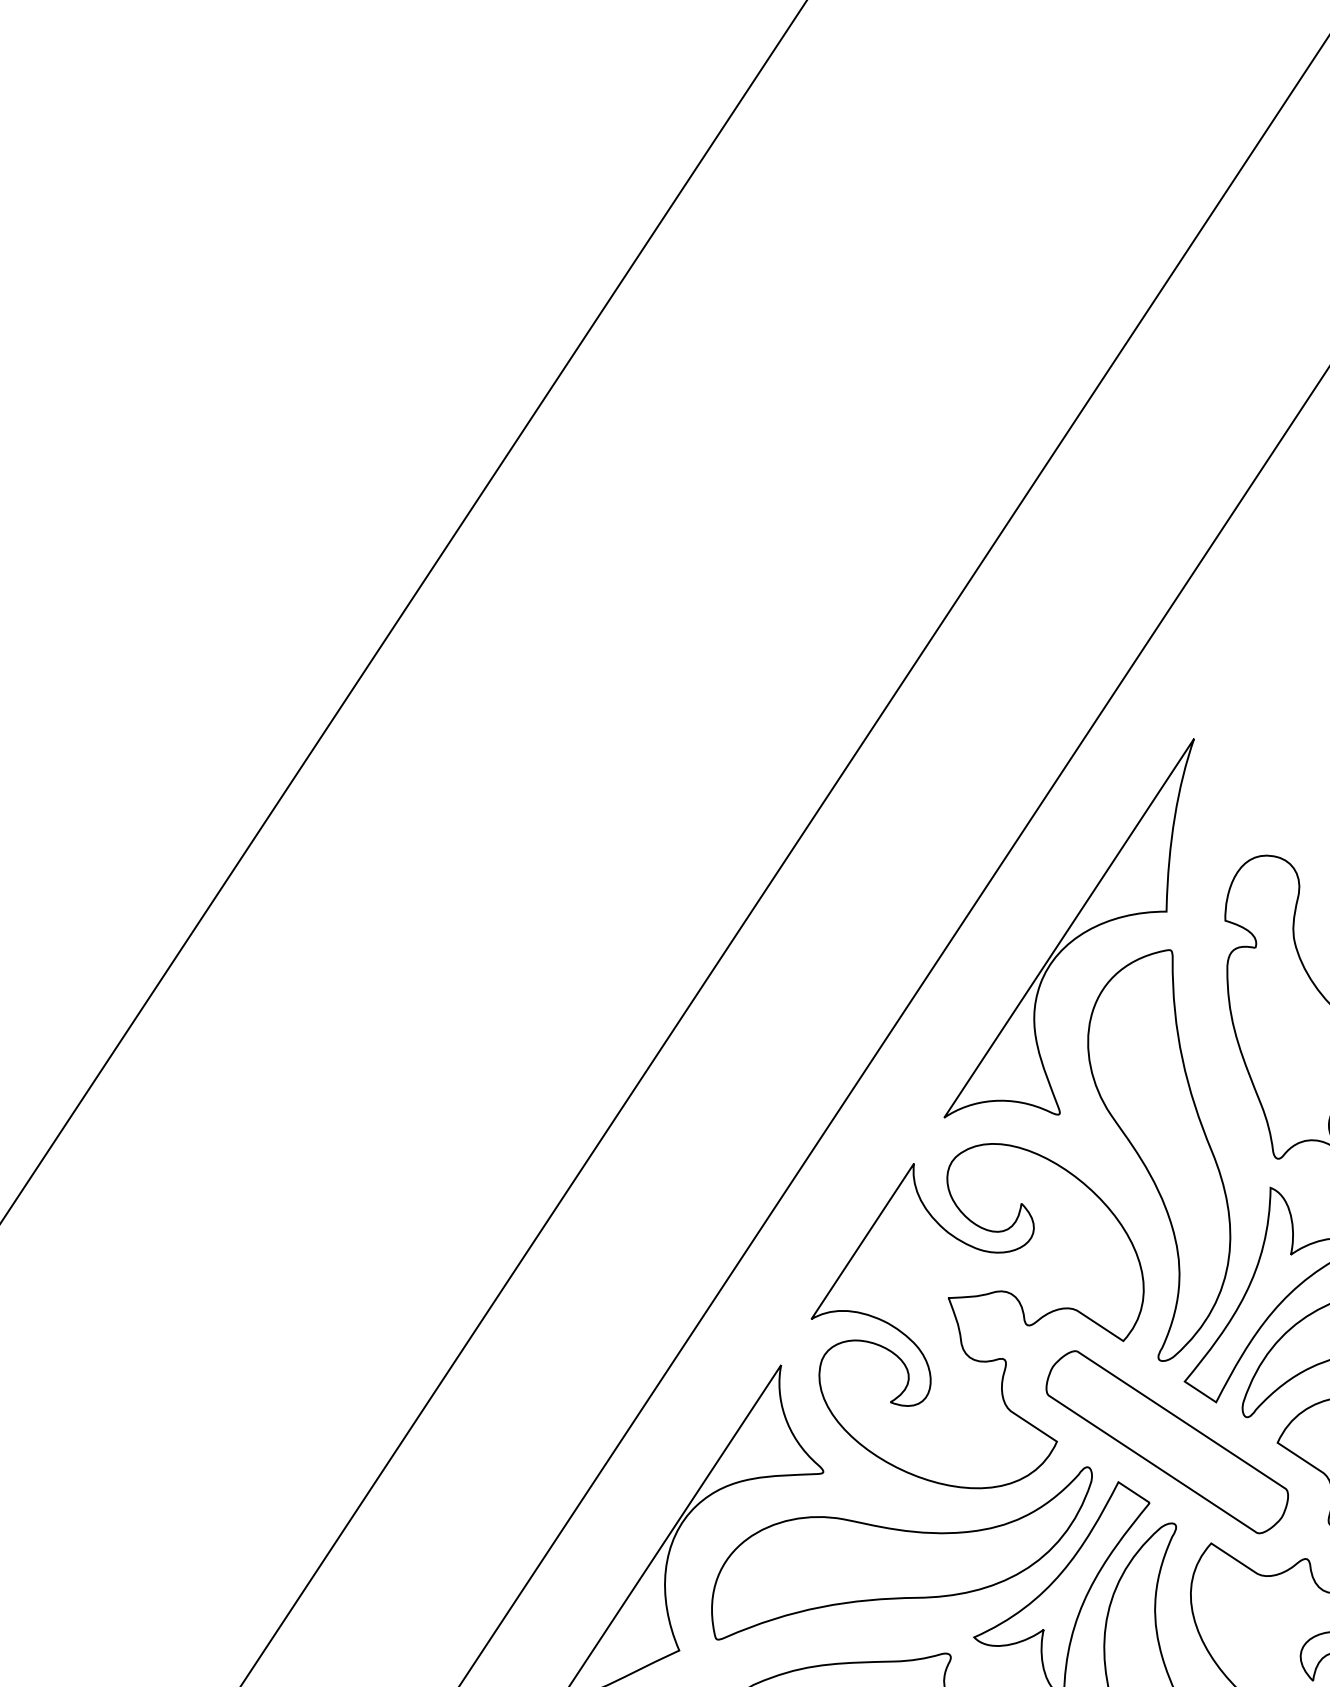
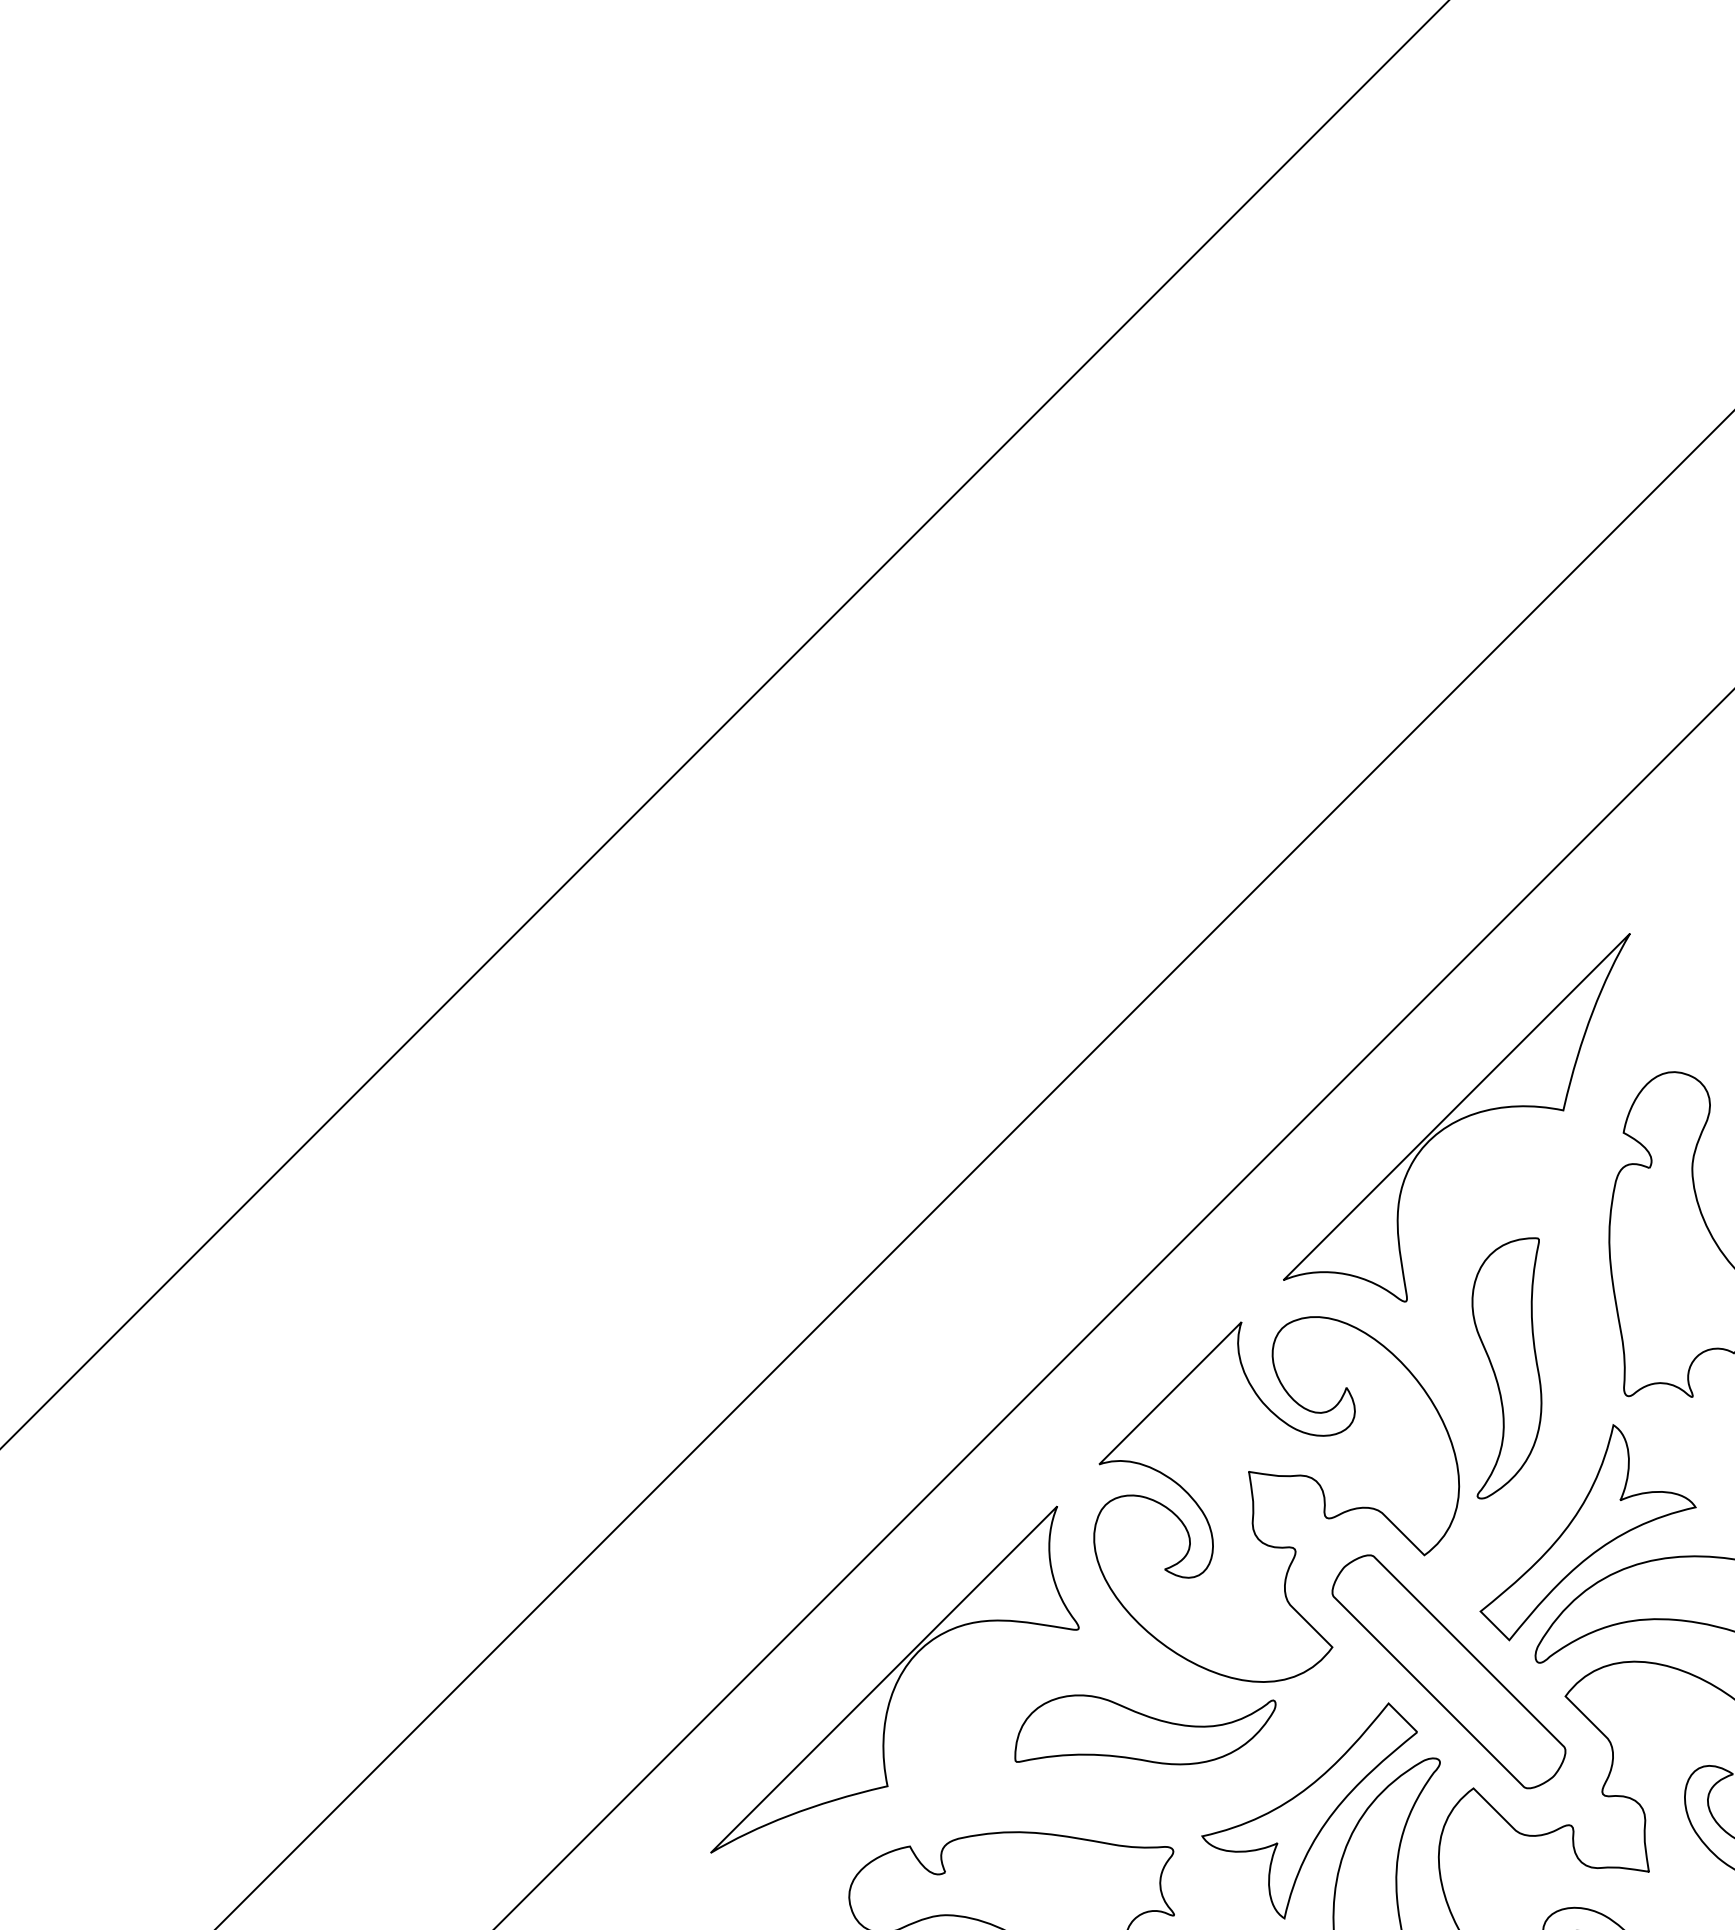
part: (1163, 1156) -> (1506, 1368), size x0.6
part: (902, 1551) -> (1145, 1729), size x0.6

